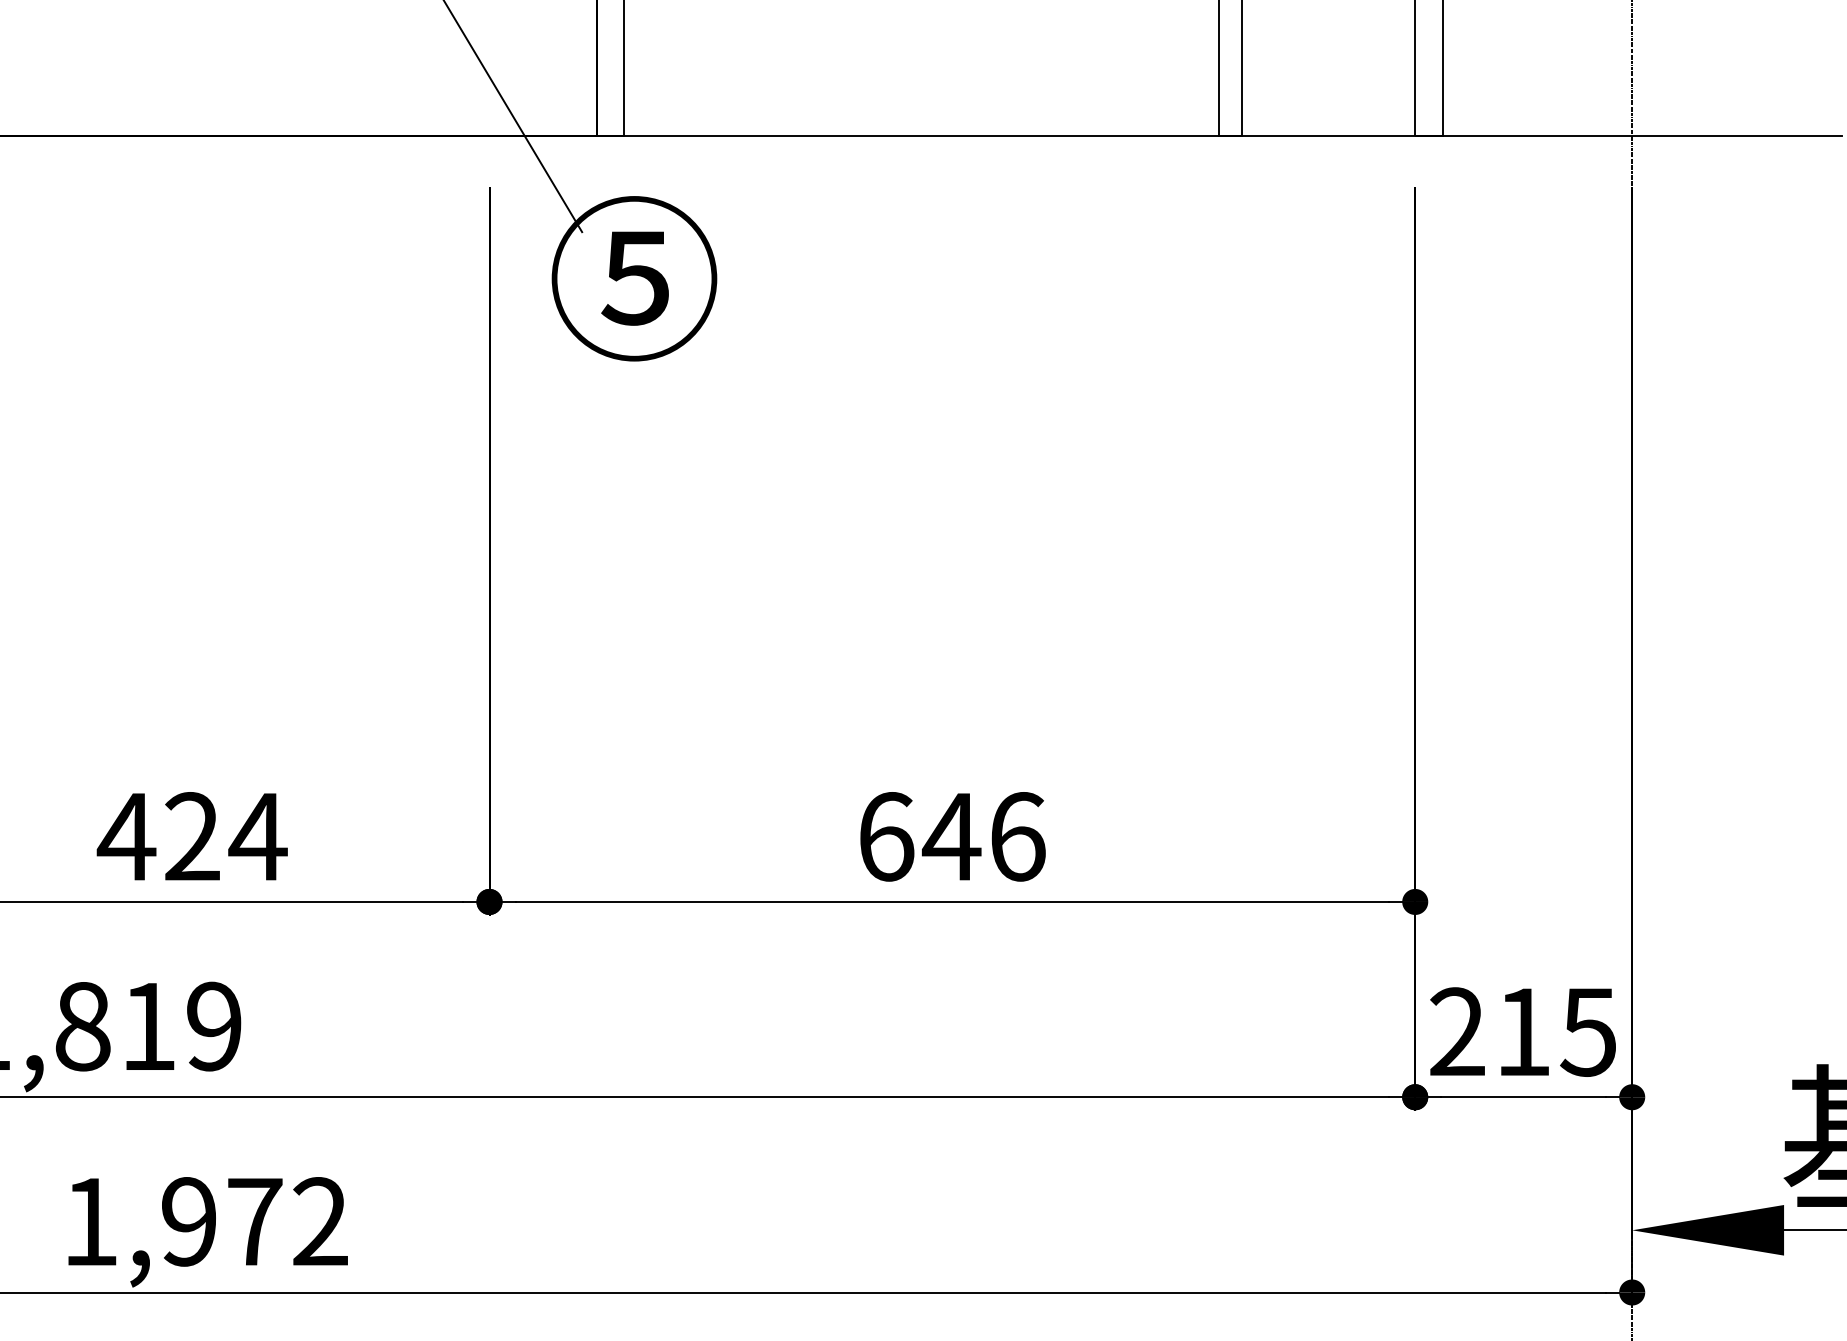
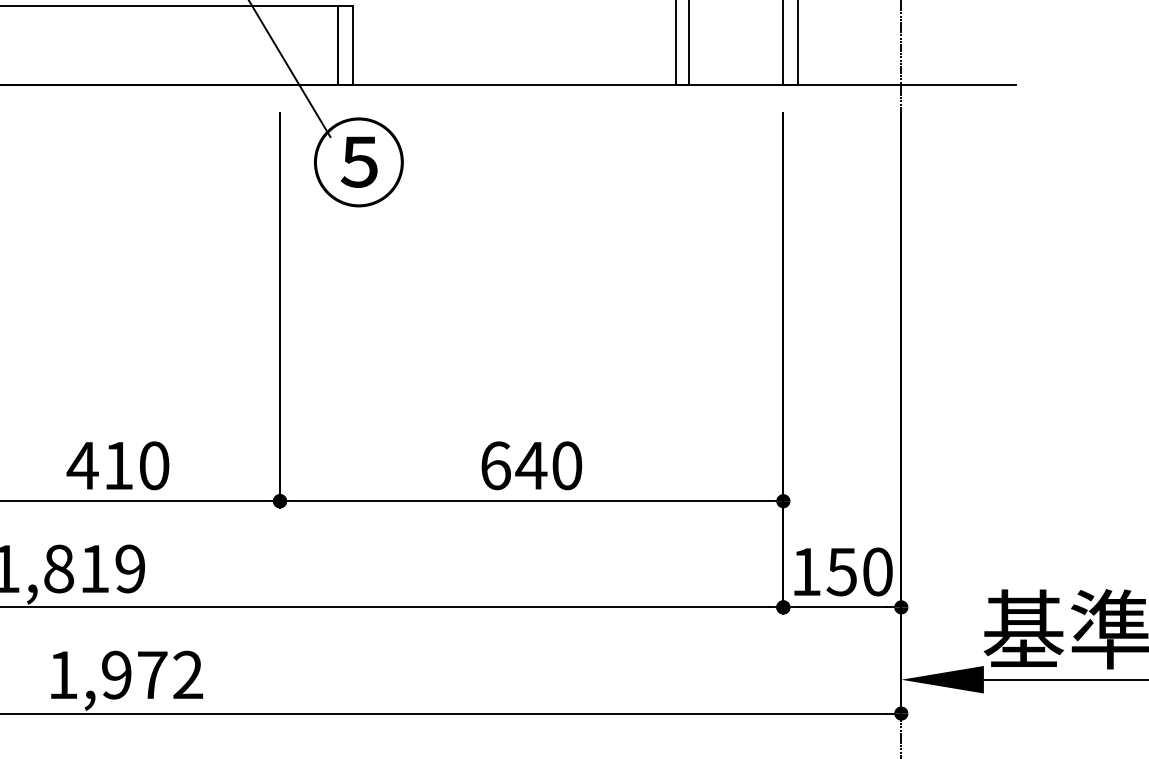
text: (225, 836) -> (136, 465), 424 -> 410
text: (1018, 836) -> (567, 465), 646 -> 640
text: (1522, 1031) -> (841, 571), 215 -> 150

